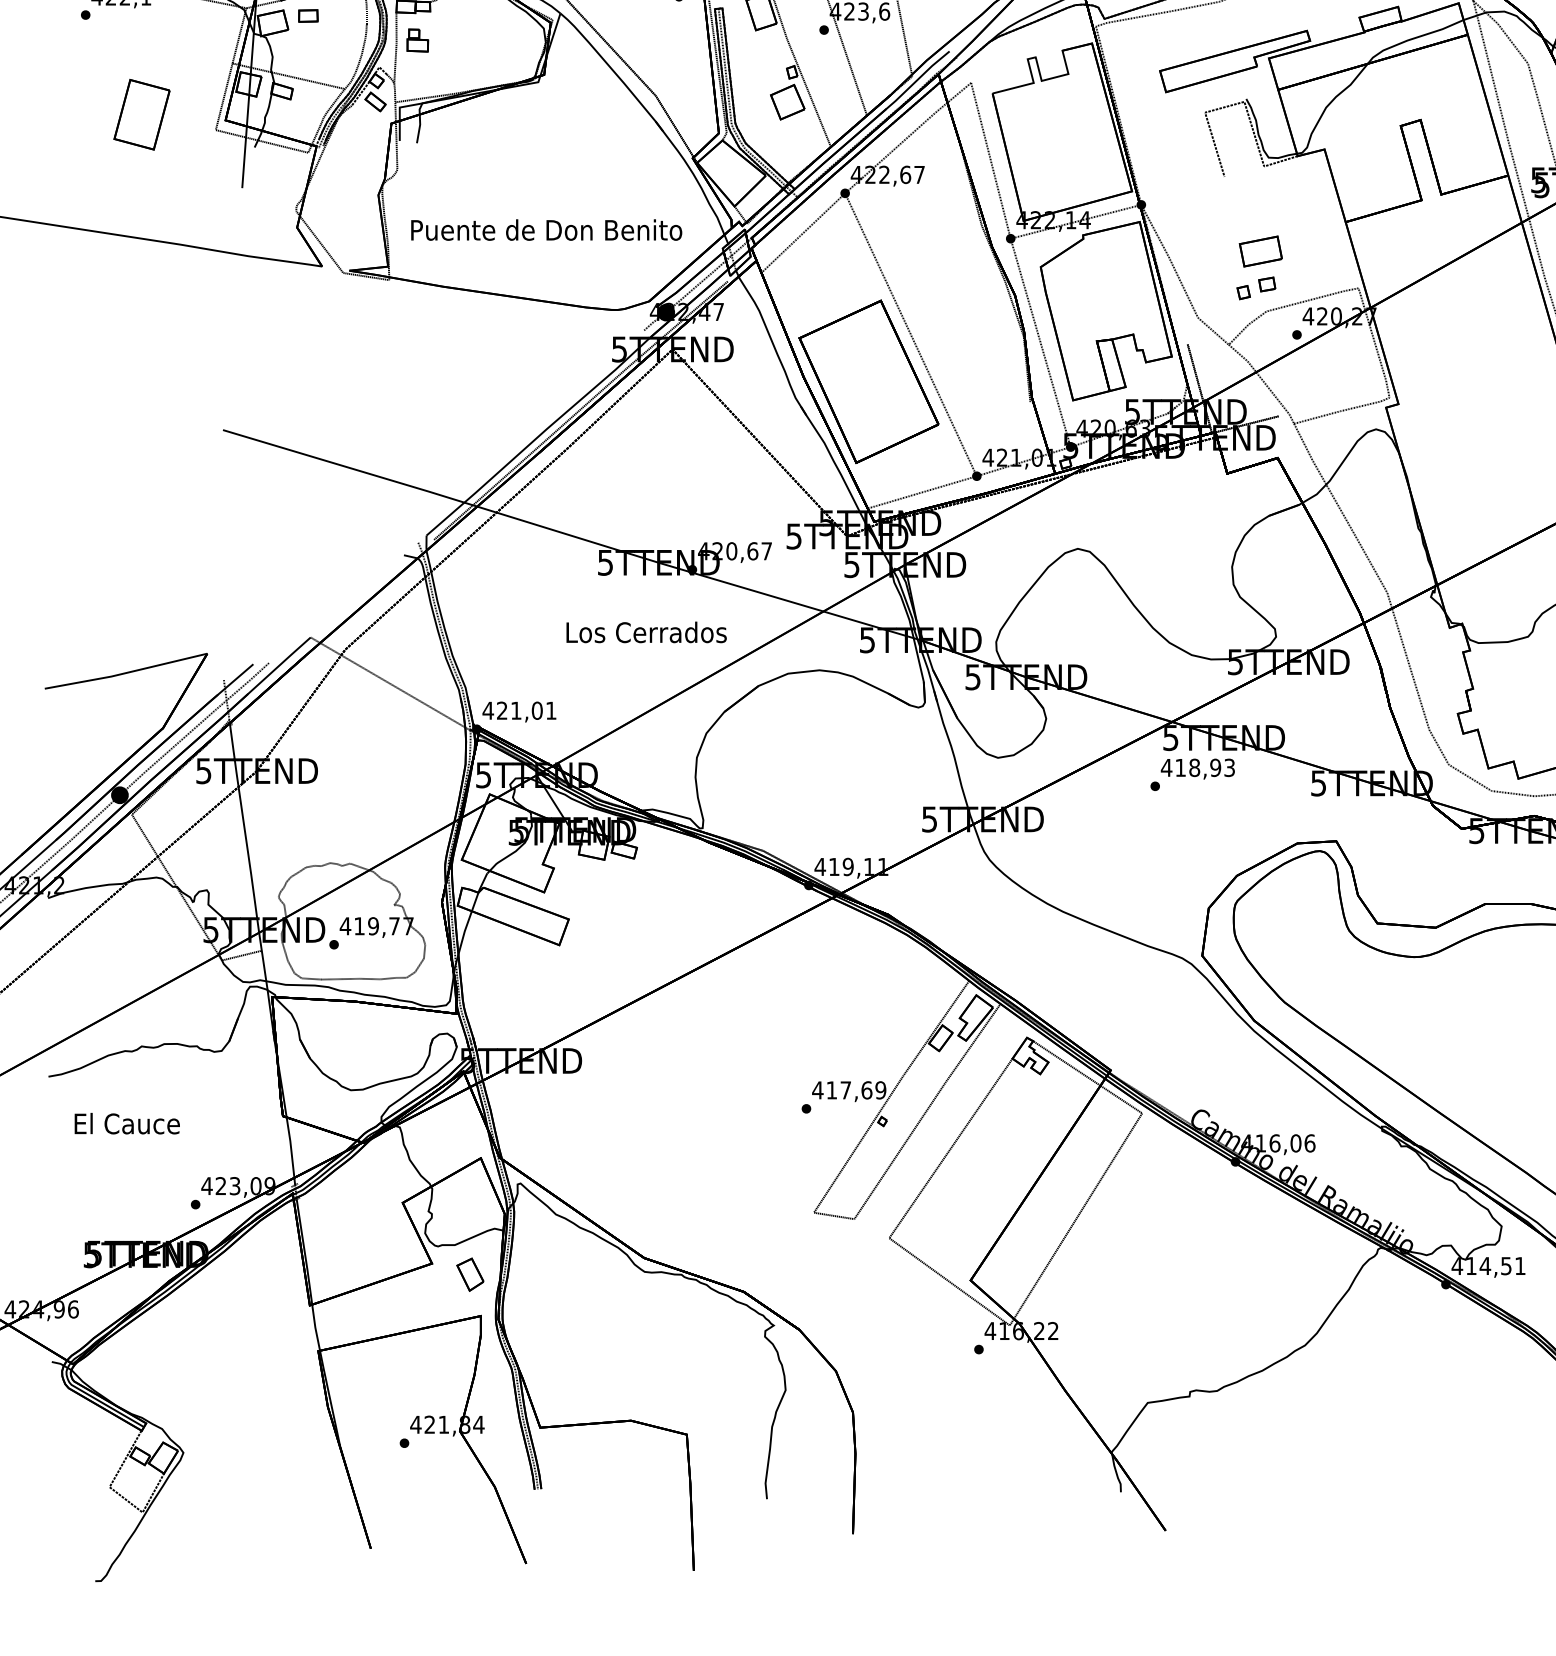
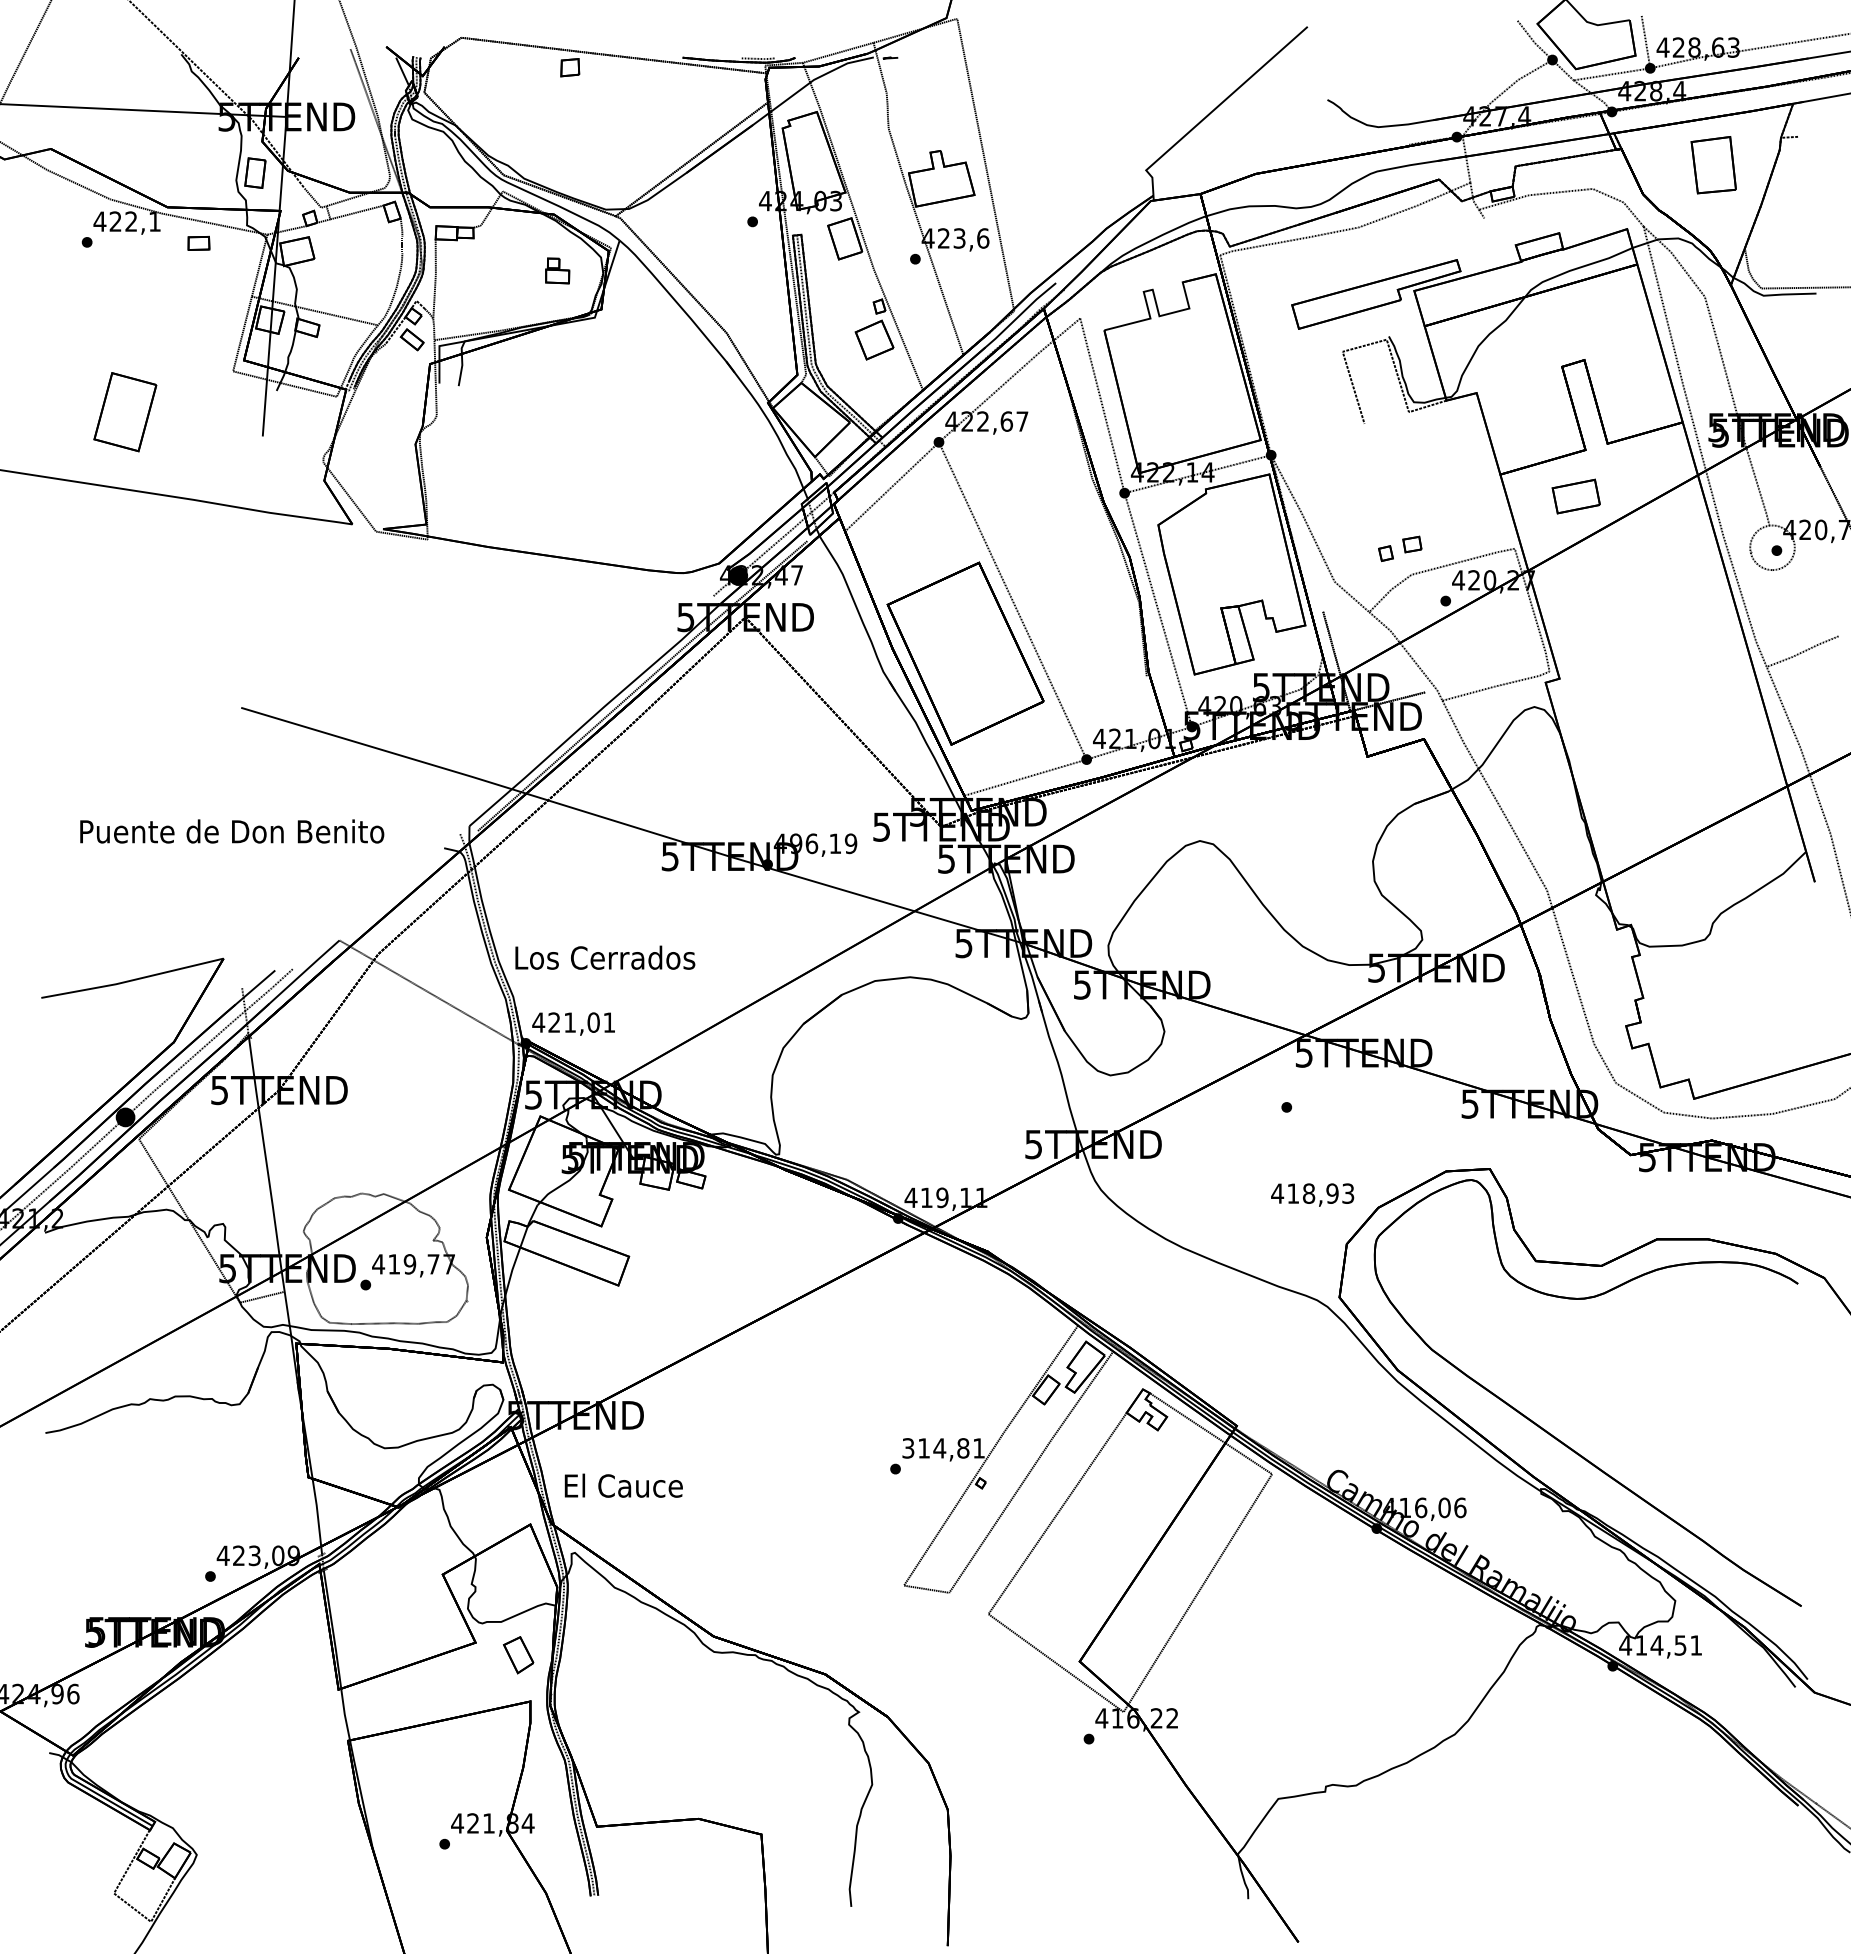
part: (307, 15) -> (198, 242), moved
part: (417, 40) -> (557, 270), moved
part: (142, 115) -> (125, 412), moved
text: (546, 230) -> (232, 831), moved
part: (1260, 251) -> (1575, 496), moved
text: (742, 551) -> (823, 843), 420,67 -> 496,19
text: (646, 632) -> (605, 957), moved
text: (1197, 768) -> (1312, 1194), moved
text: (849, 1090) -> (943, 1448), 417,69 -> 314,81
text: (126, 1123) -> (623, 1485), moved

